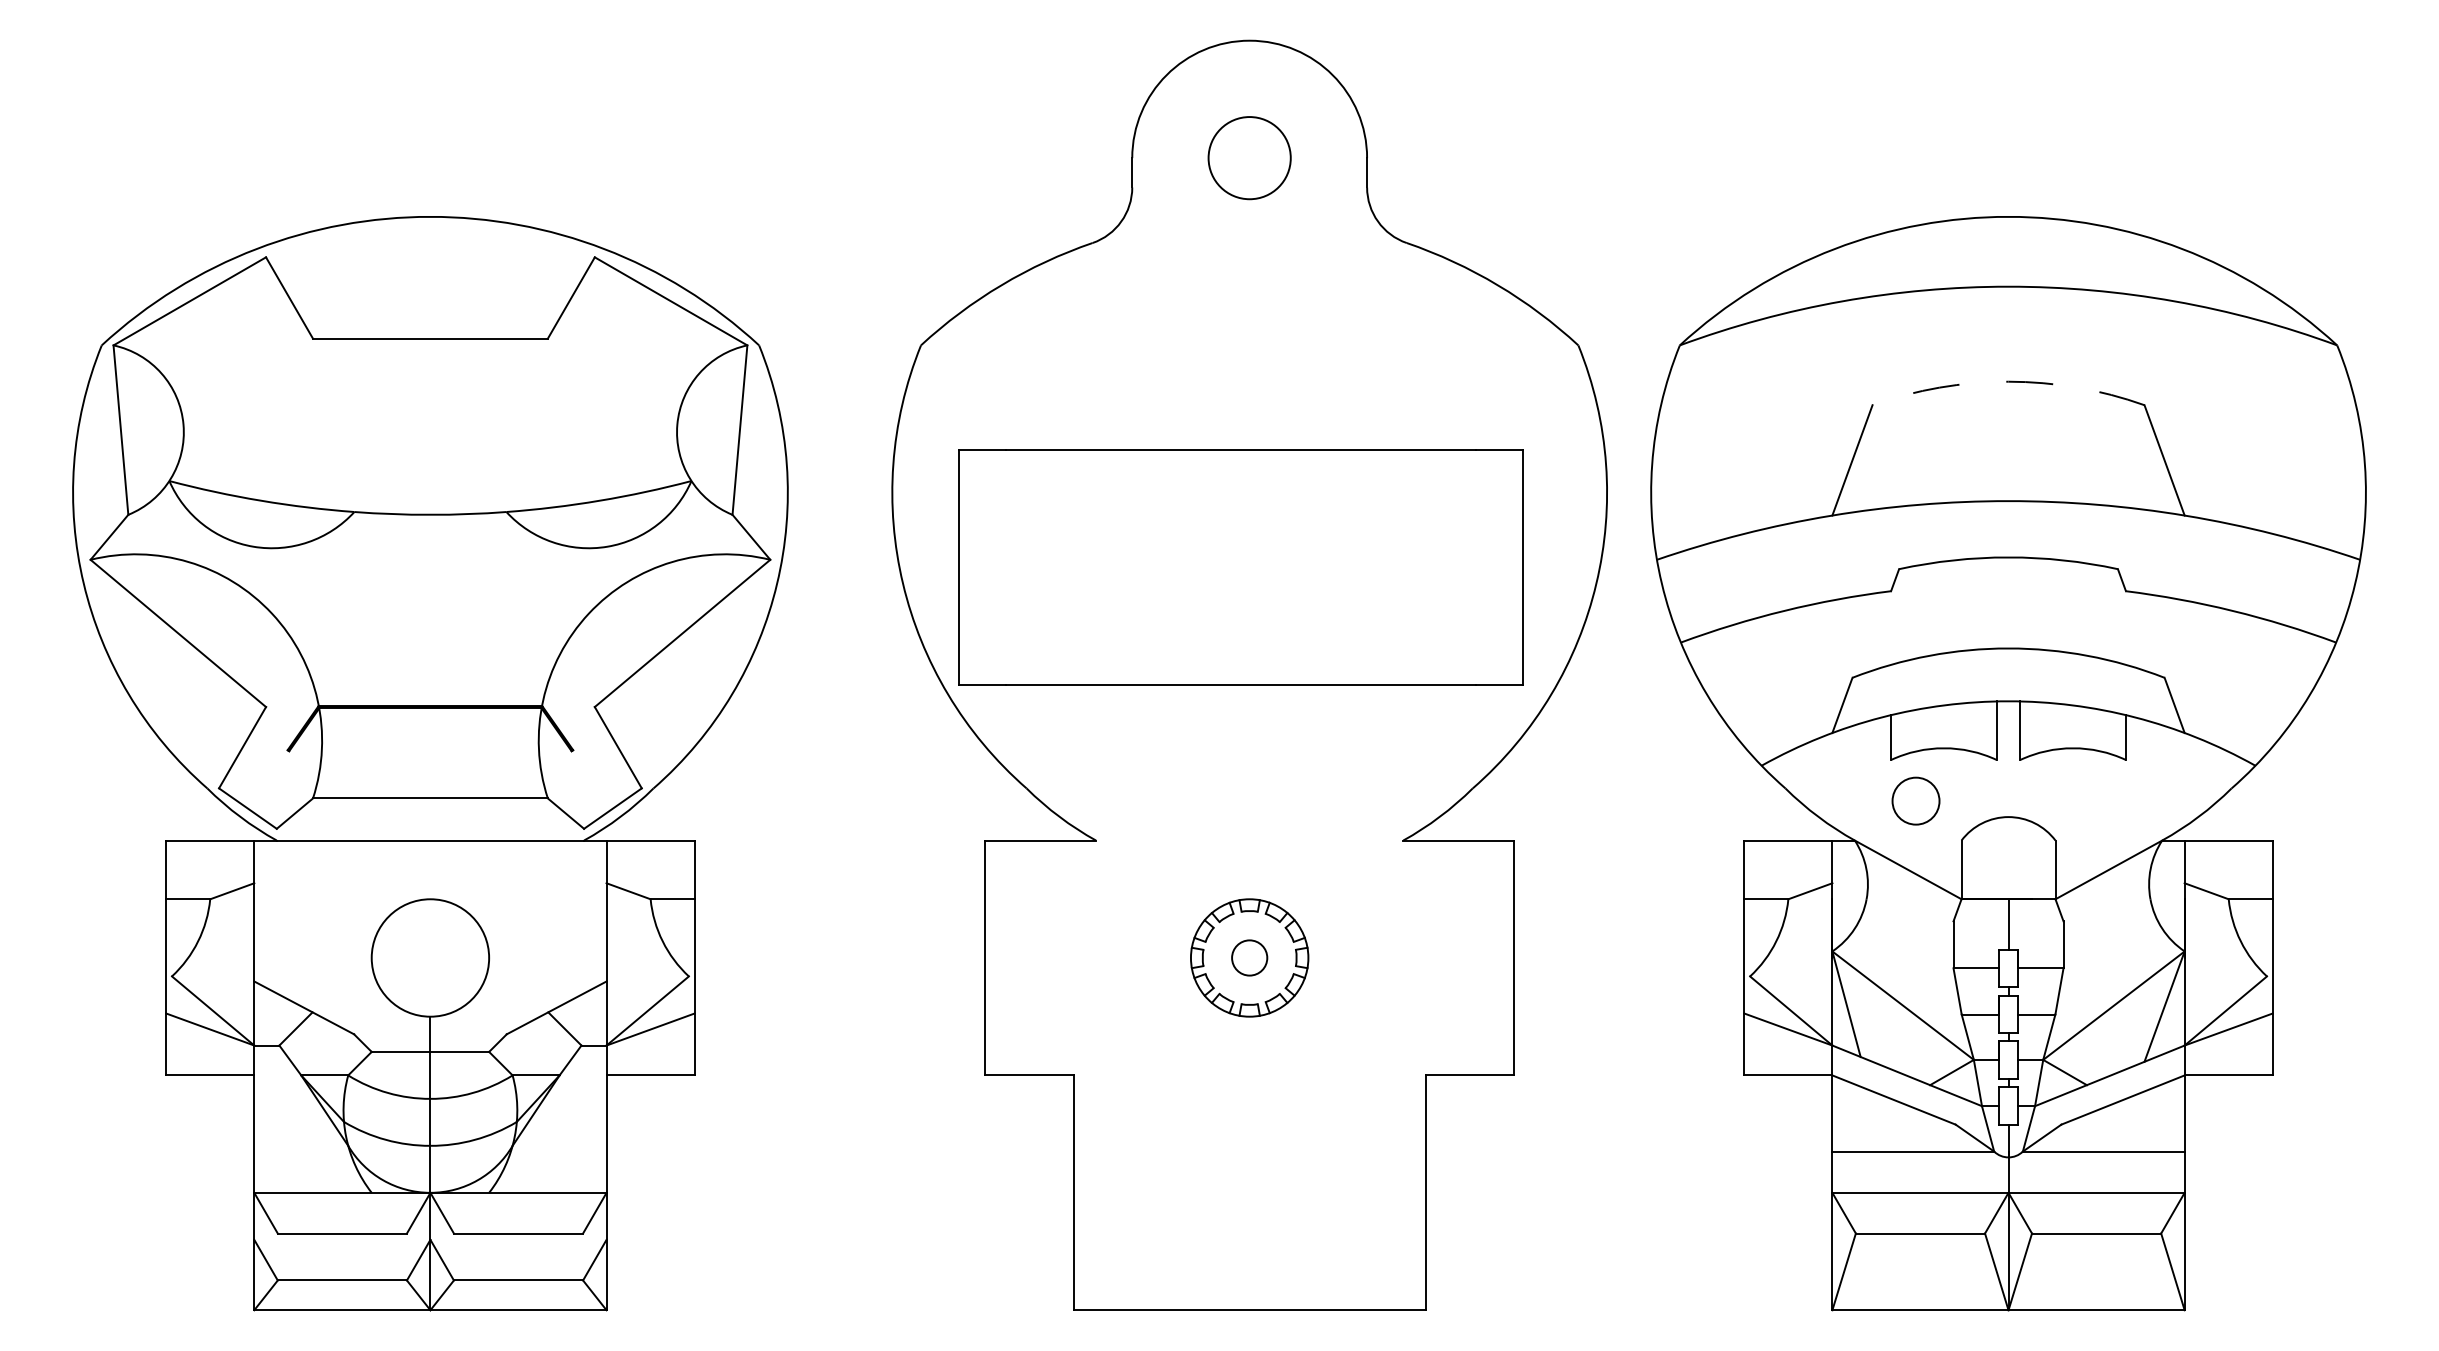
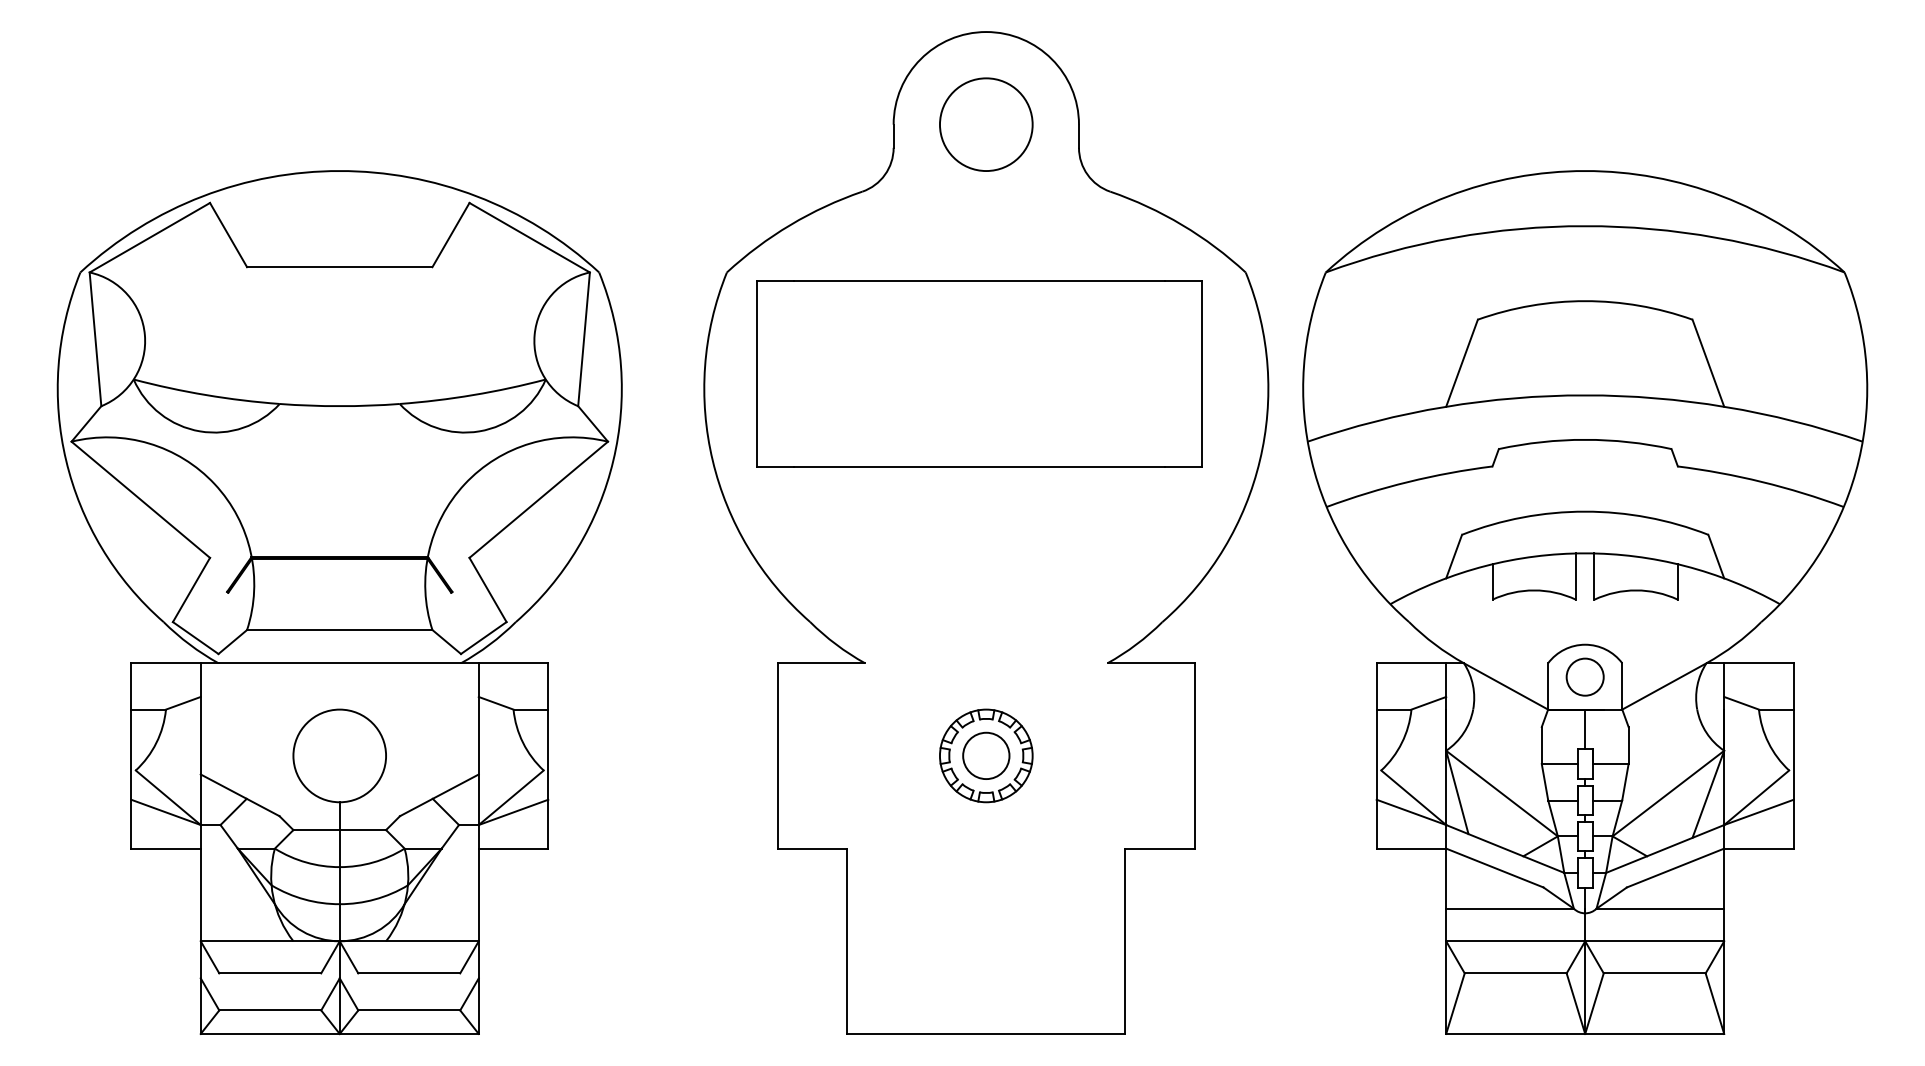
circle: (1248, 157) -> (985, 124), size x1.43
arc: (2008, 382) -> (1585, 301), dashed -> solid
part: (1241, 567) -> (979, 373), moved
circle: (1915, 800) -> (1584, 676), moved
circle: (1249, 957) -> (986, 755), size x1.67

